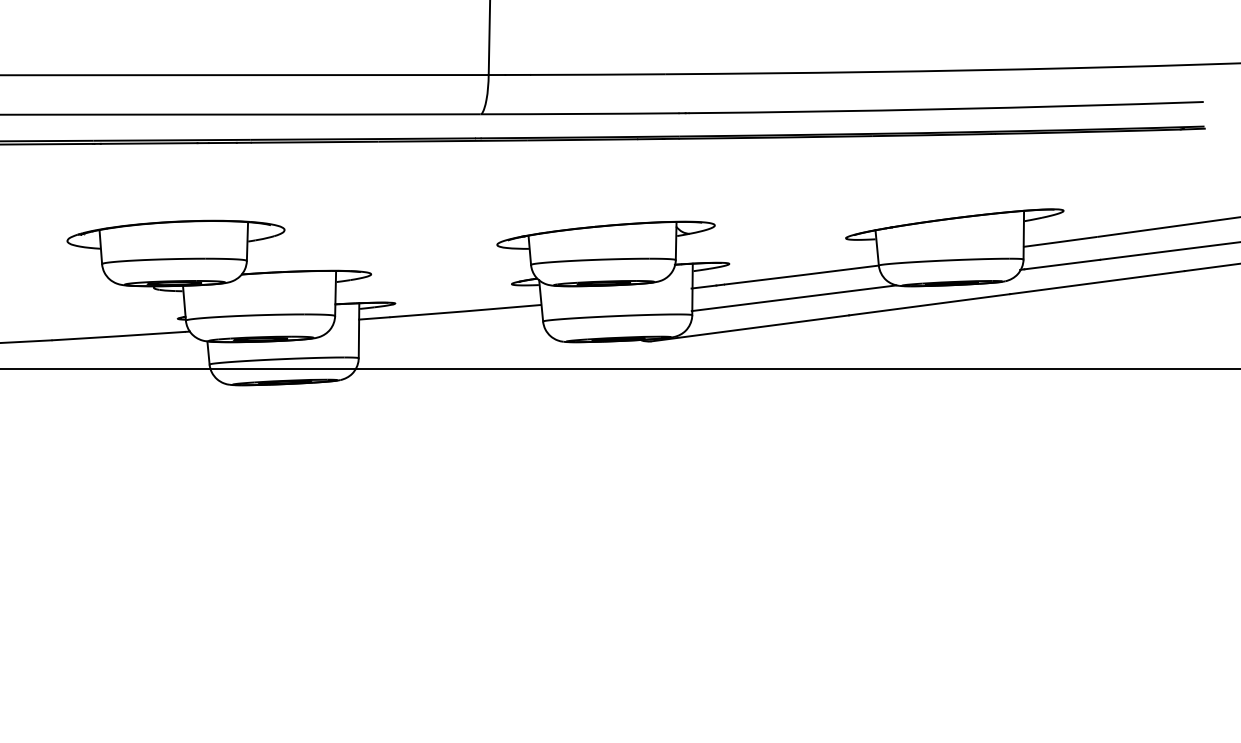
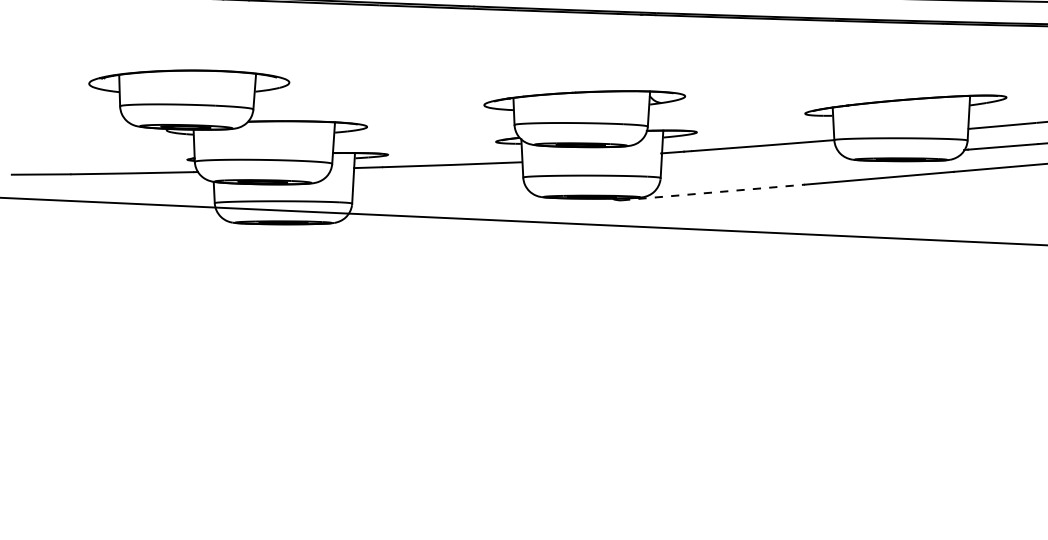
line: (793, 298) -> (754, 166), removed
line: (750, 328) -> (713, 192), solid -> dashed

